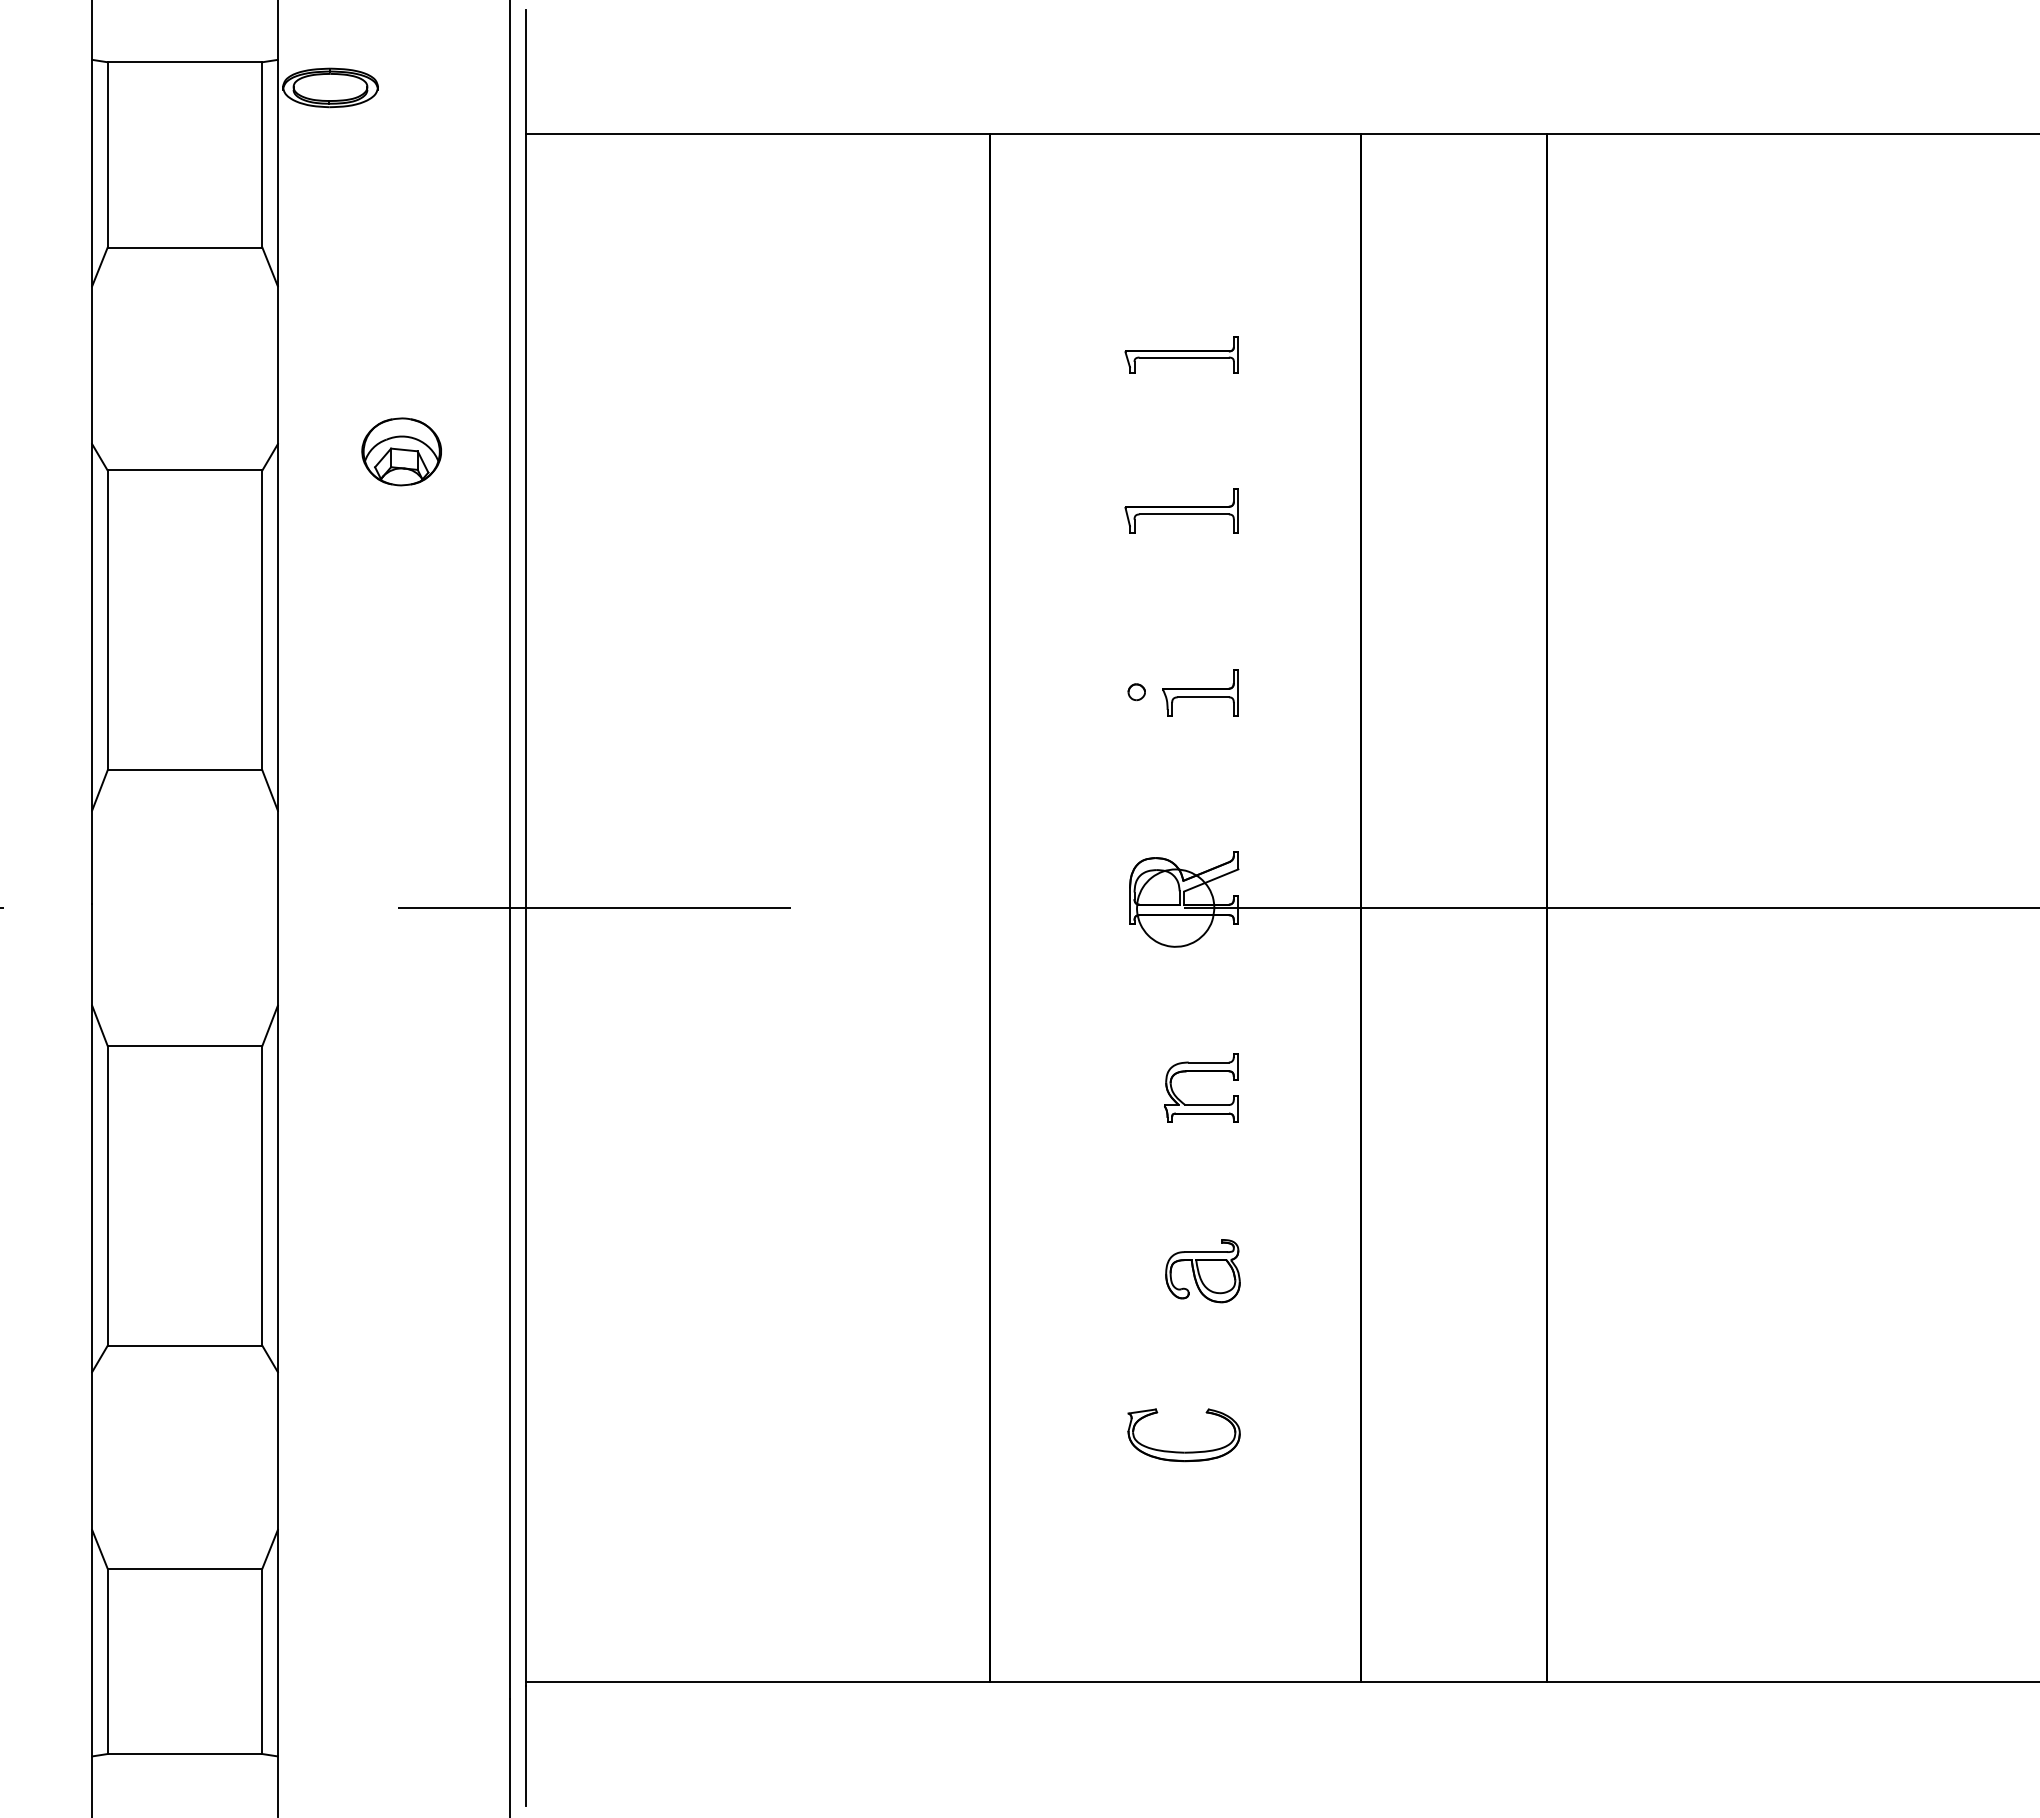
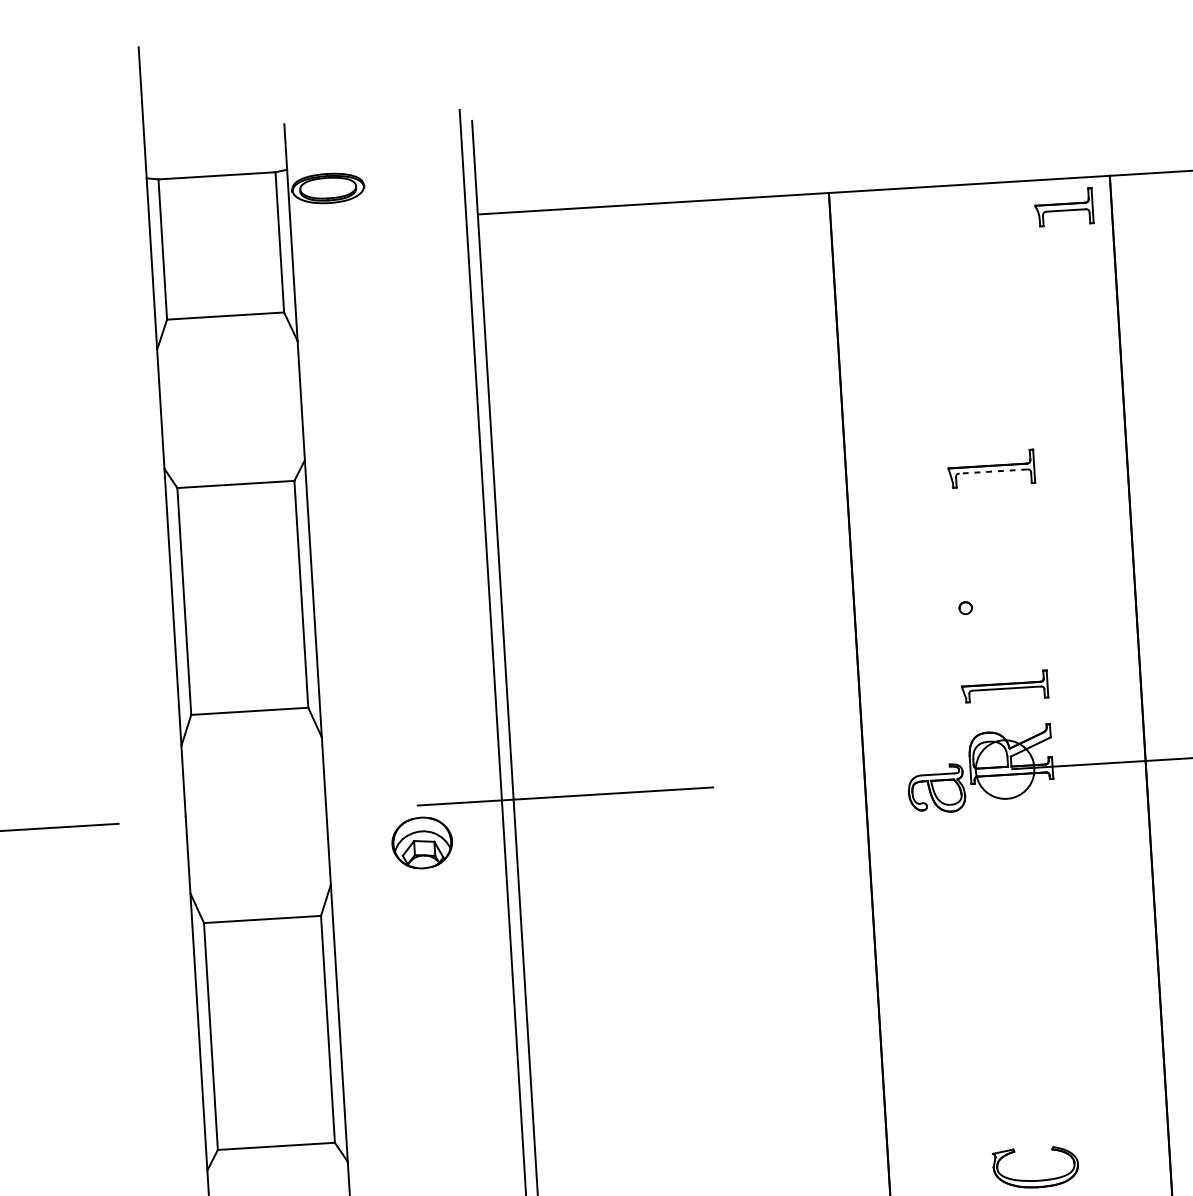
part: (1181, 354) -> (1004, 686), moved
part: (401, 451) -> (422, 842), moved
line: (1184, 514) -> (993, 471), solid -> dashed
part: (1200, 692) -> (1063, 206), moved
part: (1201, 1071) -> (1032, 891), removed
part: (1202, 1271) -> (936, 789), moved

